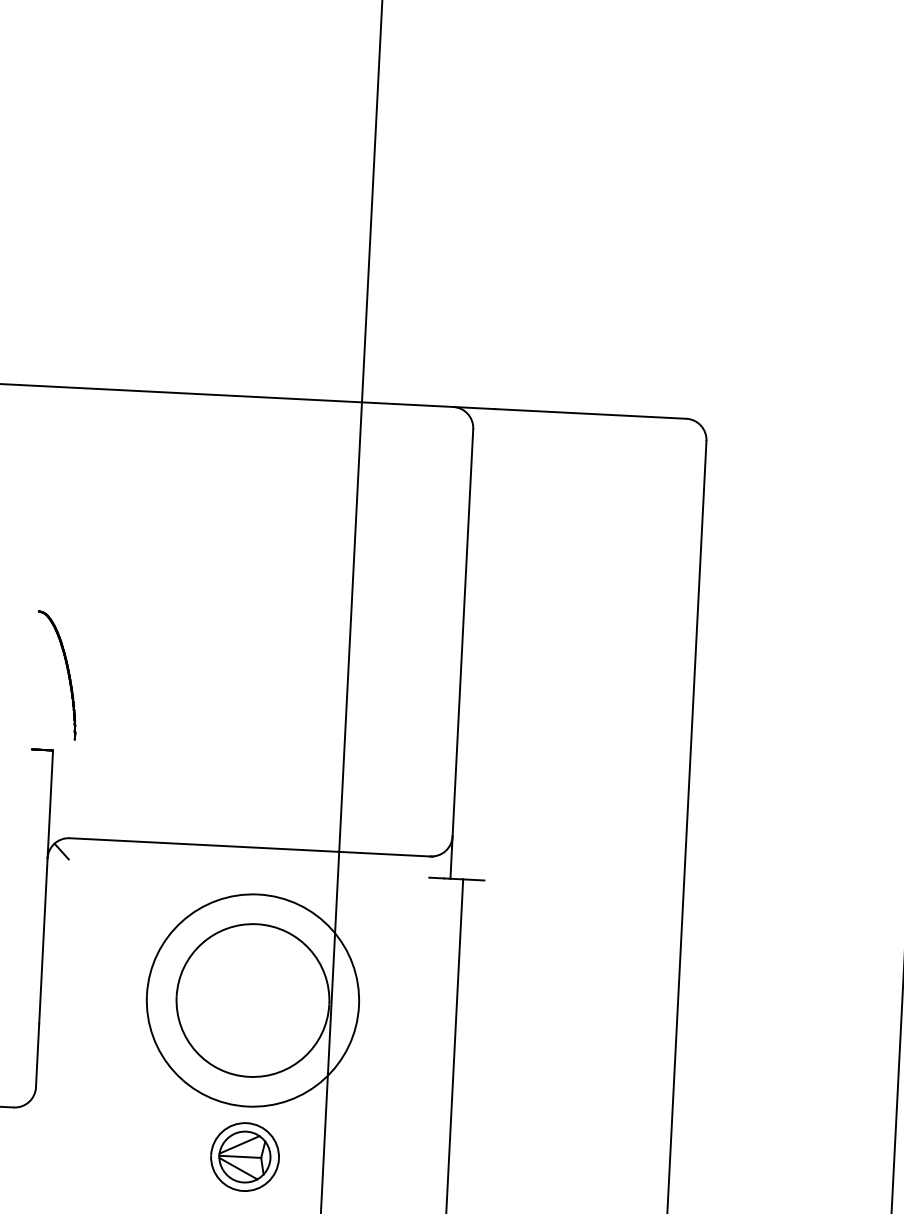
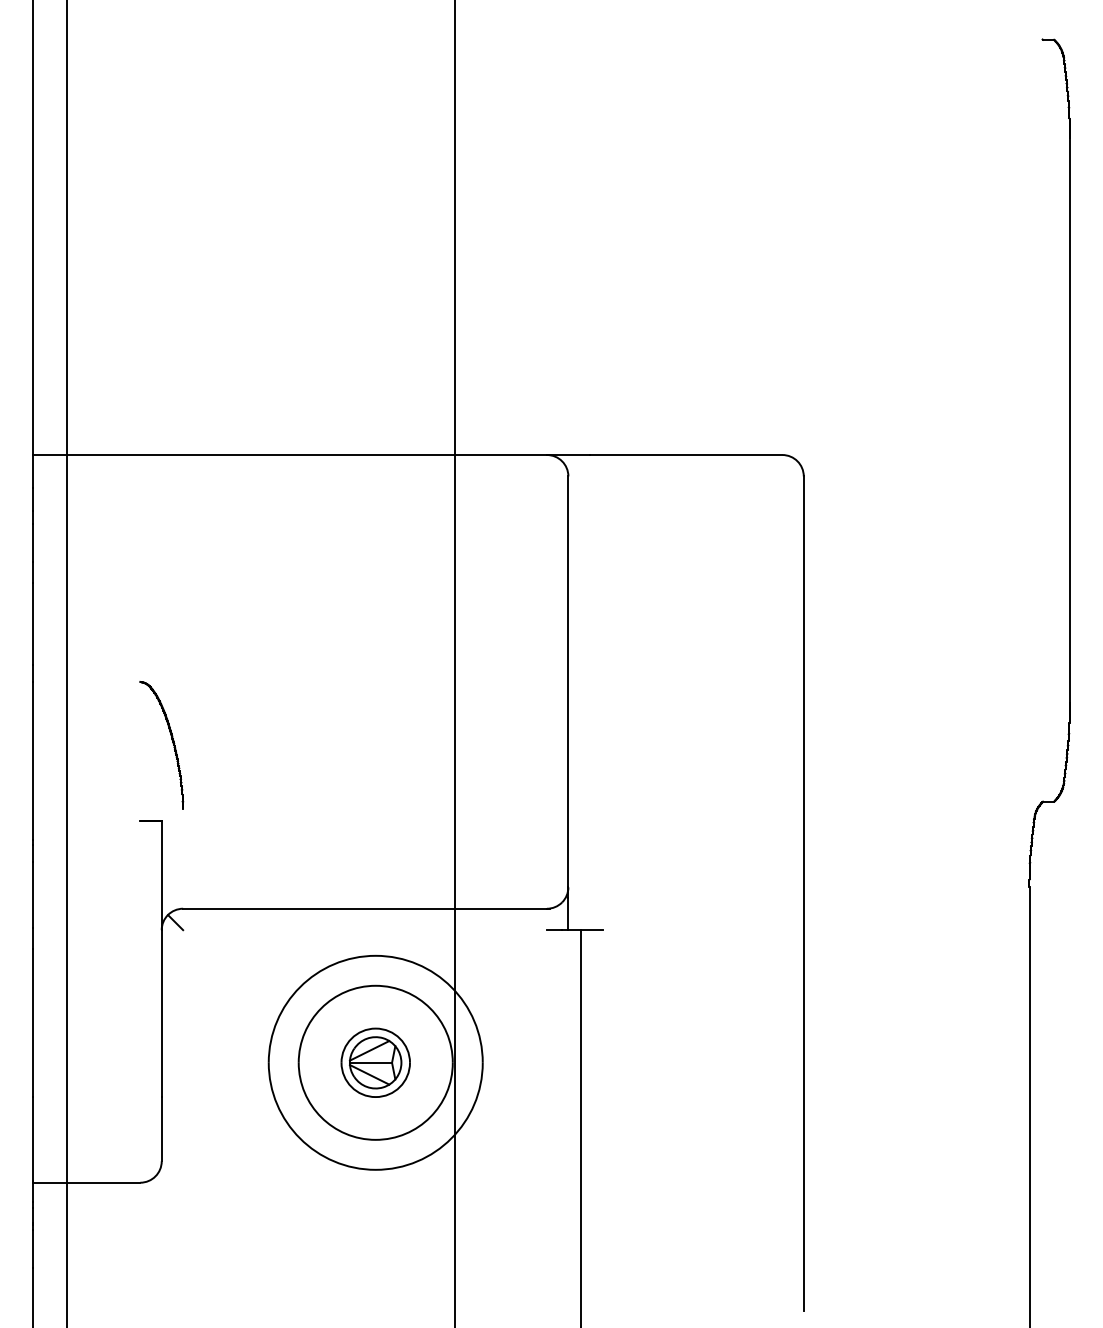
part: (244, 1156) -> (375, 1062), moved

